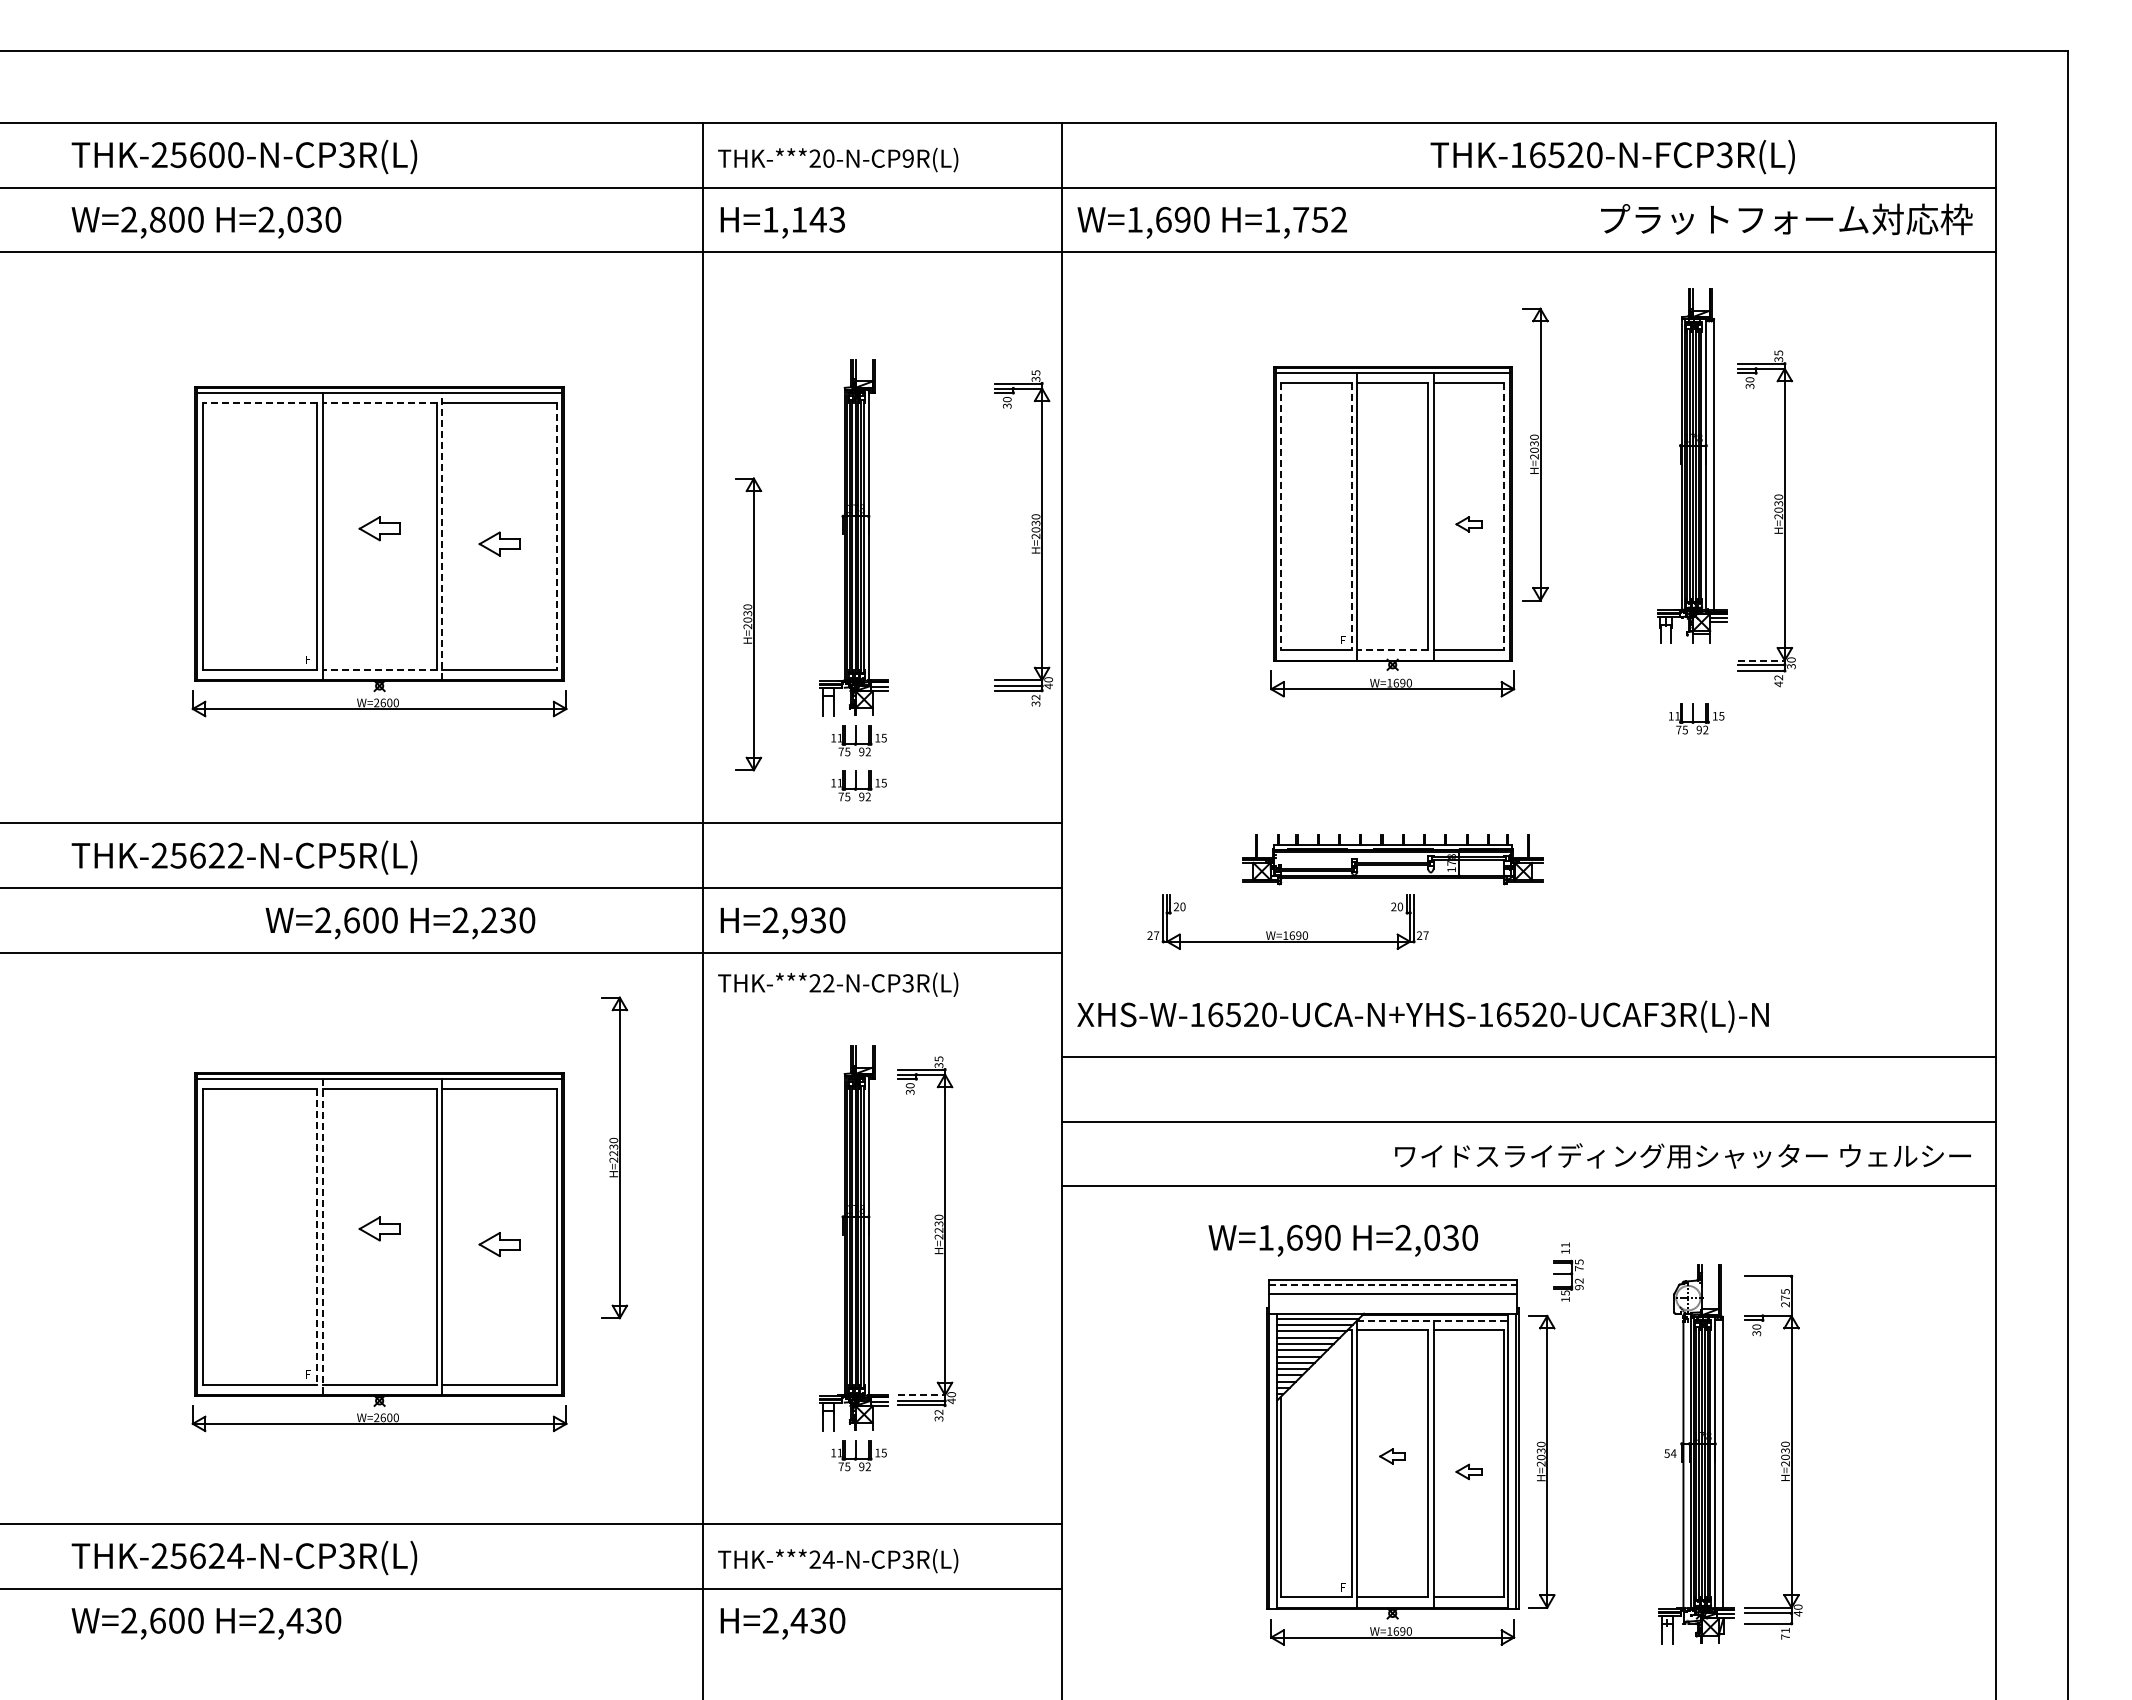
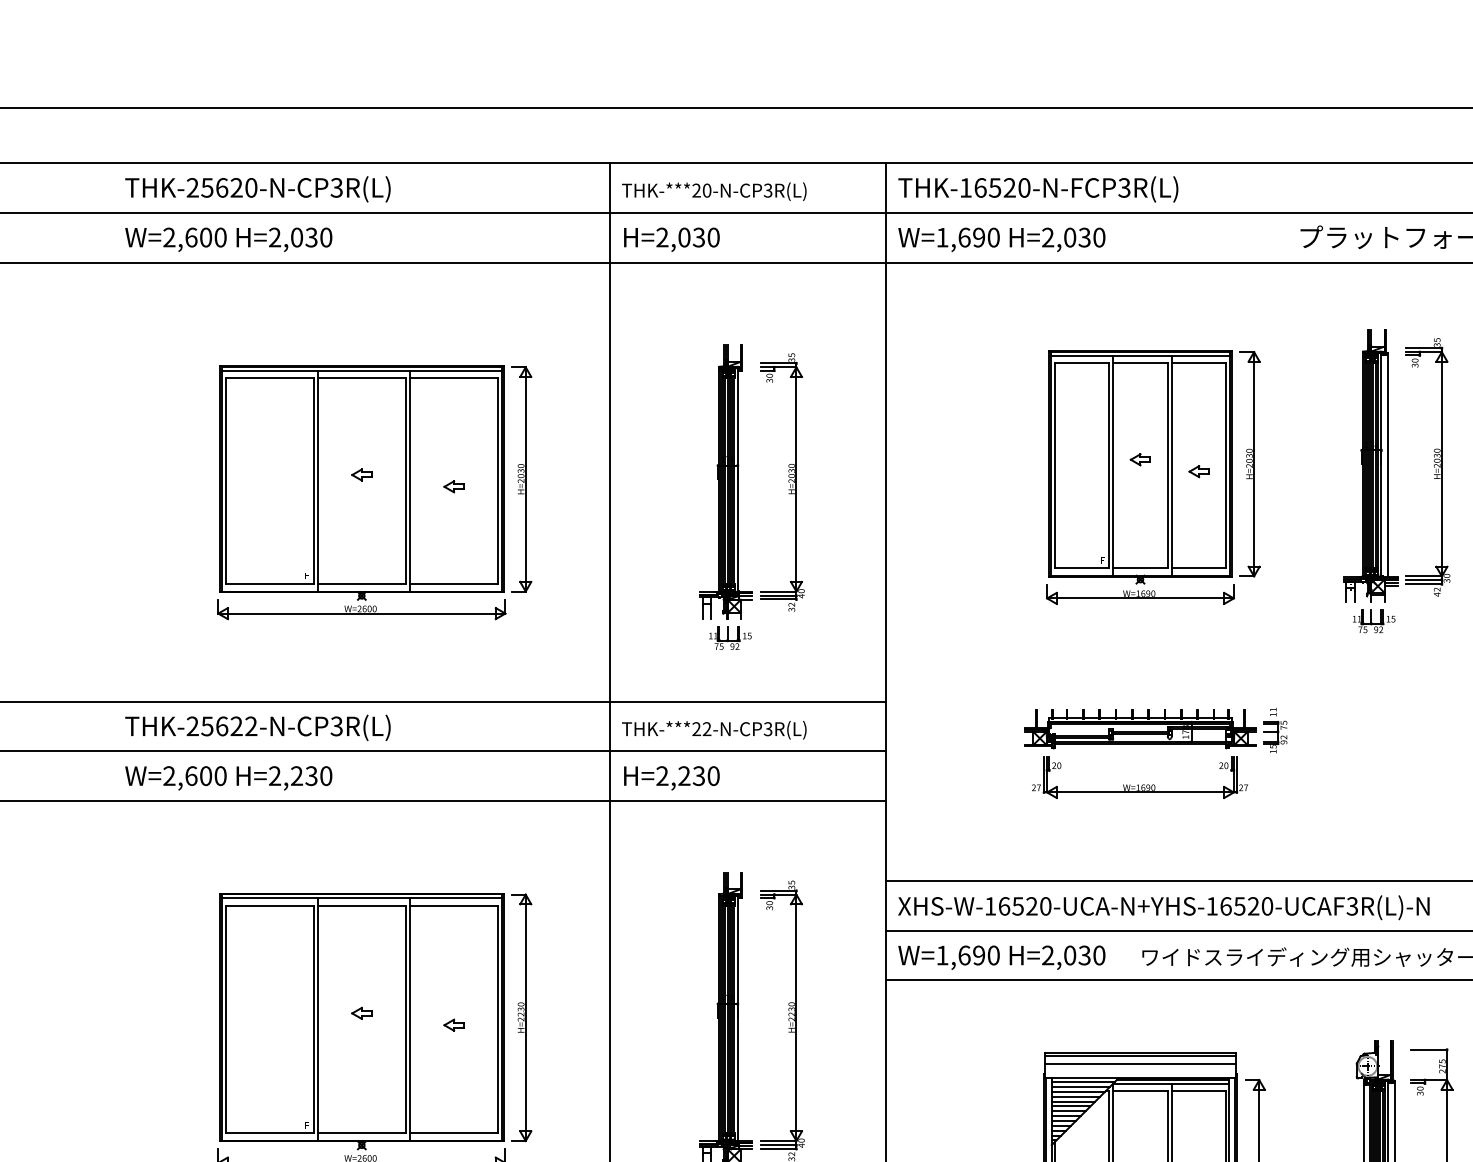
text: (216, 155) -> (236, 188), THK-25600-N-CP3R(L) -> THK-25620-N-CP3R(L)
text: (1612, 157) -> (1038, 189), moved
text: (907, 158) -> (767, 190), THK-***20-N-CP9R(L) -> THK-***20-N-CP3R(L)
text: (157, 219) -> (191, 237), W=2,800 -> W=2,600
text: (803, 219) -> (687, 237), H=1,143 -> H=2,030
text: (1305, 219) -> (1073, 237), H=1,752 -> H=2,030
line: (259, 402) -> (269, 378), dashed -> solid
line: (379, 402) -> (361, 378), dashed -> solid
part: (1535, 454) -> (1250, 464), moved
part: (1692, 465) -> (1370, 465), moved
part: (1392, 508) -> (1140, 459), added
line: (1281, 516) -> (1055, 465), dashed -> solid
line: (1351, 516) -> (1108, 465), dashed -> solid
line: (1504, 516) -> (1226, 465), dashed -> solid
part: (379, 528) -> (361, 474), size x0.62
line: (442, 536) -> (410, 481), dashed -> solid
line: (556, 536) -> (497, 481), dashed -> solid
part: (1031, 537) -> (788, 481), moved
part: (499, 543) -> (453, 486), size x0.62
part: (748, 624) -> (521, 479), moved
line: (1392, 650) -> (1140, 568), dashed -> solid
line: (1761, 660) -> (1423, 576), dashed -> solid
line: (379, 670) -> (361, 584), dashed -> solid
part: (858, 785) -> (729, 672), removed
text: (346, 855) -> (336, 726), THK-25622-N-CP5R(L) -> THK-25622-N-CP3R(L)
text: (799, 920) -> (684, 776), H=2,930 -> H=2,230
text: (400, 923) -> (228, 778), moved
part: (1286, 931) -> (1138, 784), moved
text: (838, 984) -> (714, 730), moved
text: (1422, 1016) -> (1163, 907), moved
part: (614, 1157) -> (521, 1017), moved
part: (379, 1229) -> (361, 1013), size x0.62
line: (316, 1237) -> (313, 1019), dashed -> solid
line: (322, 1237) -> (317, 1019), dashed -> solid
text: (1343, 1240) -> (1002, 957), moved
part: (499, 1244) -> (453, 1025), size x0.62
part: (1568, 1271) -> (1275, 730), moved
line: (1393, 1284) -> (1141, 1055), dashed -> solid
line: (1433, 1320) -> (1171, 1083), dashed -> solid
line: (922, 1395) -> (779, 1141), dashed -> solid

